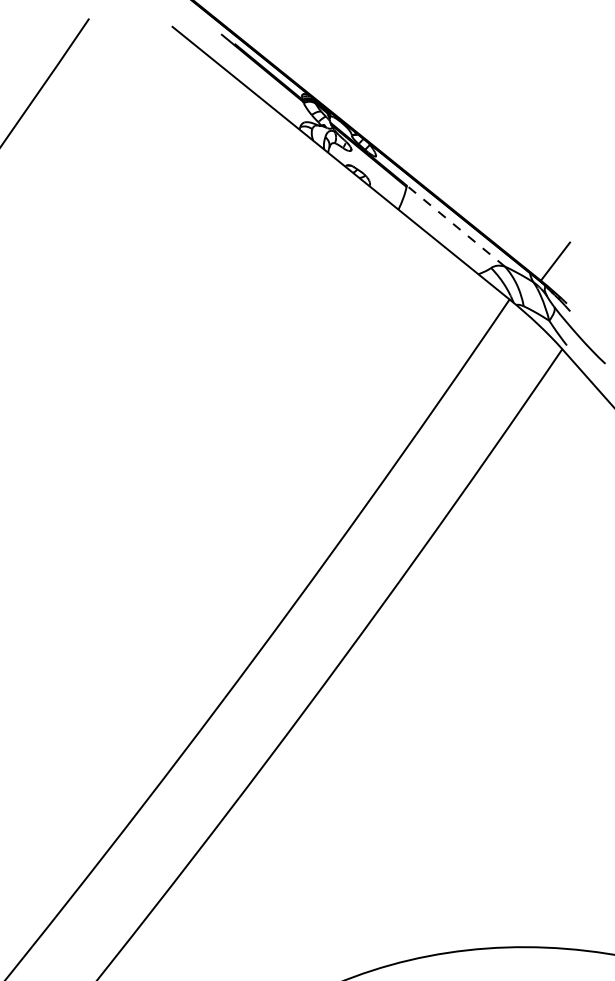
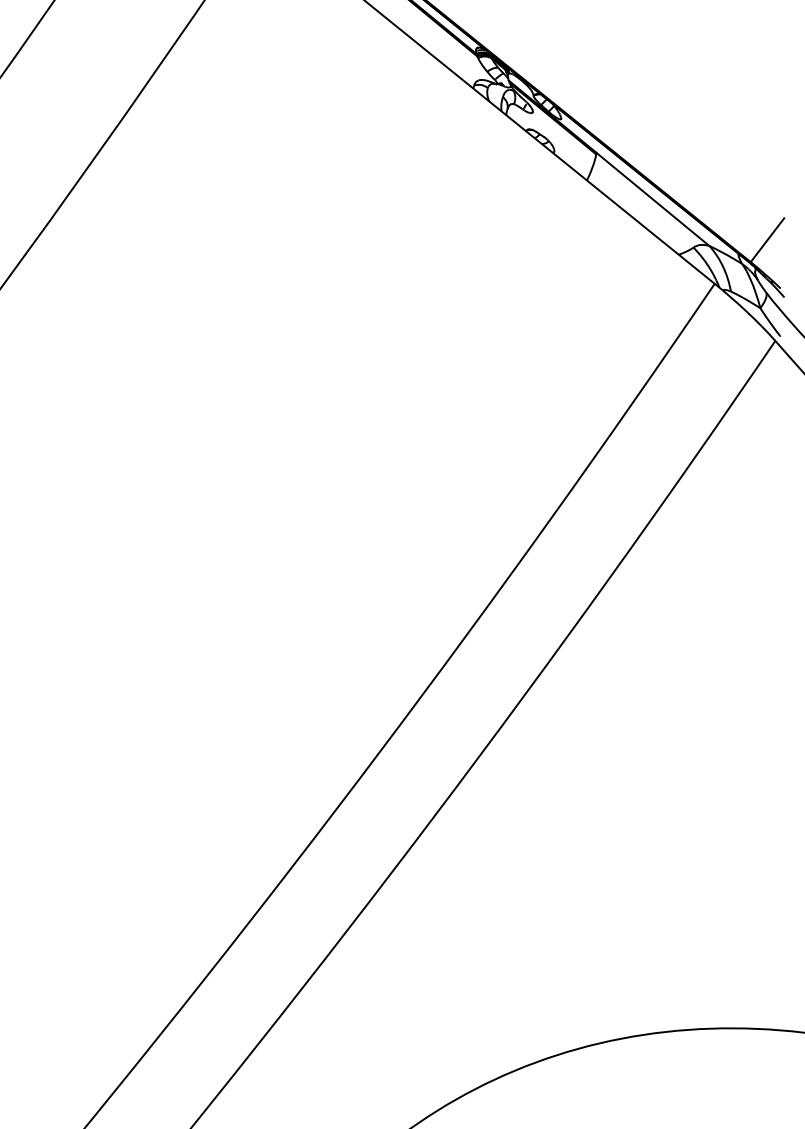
line: (455, 226) -> (652, 199), dashed -> solid

